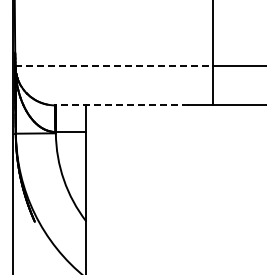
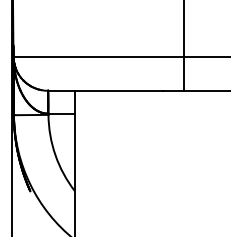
line: (114, 65) -> (99, 56), dashed -> solid
line: (122, 105) -> (106, 90), dashed -> solid

